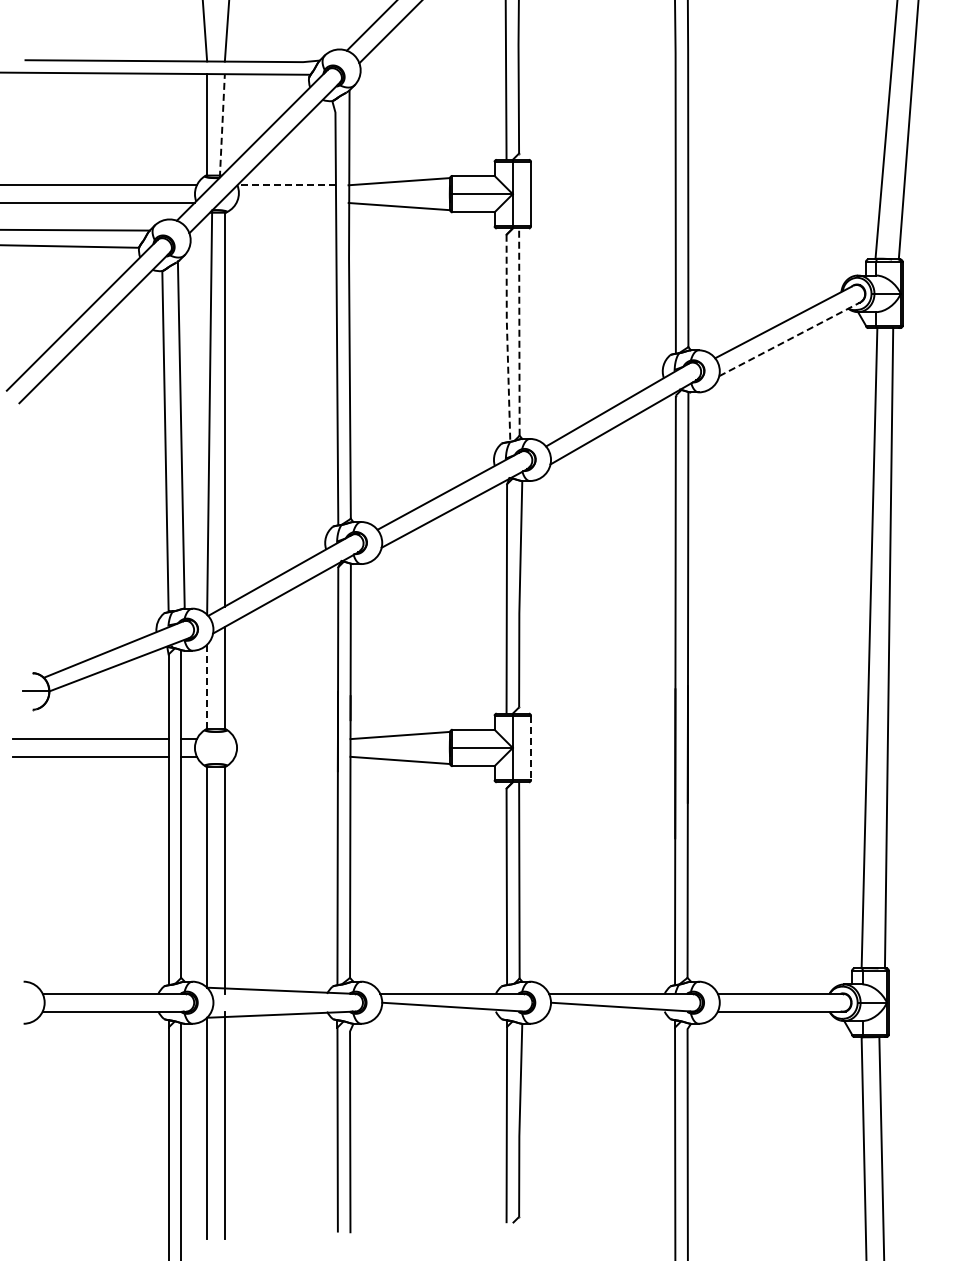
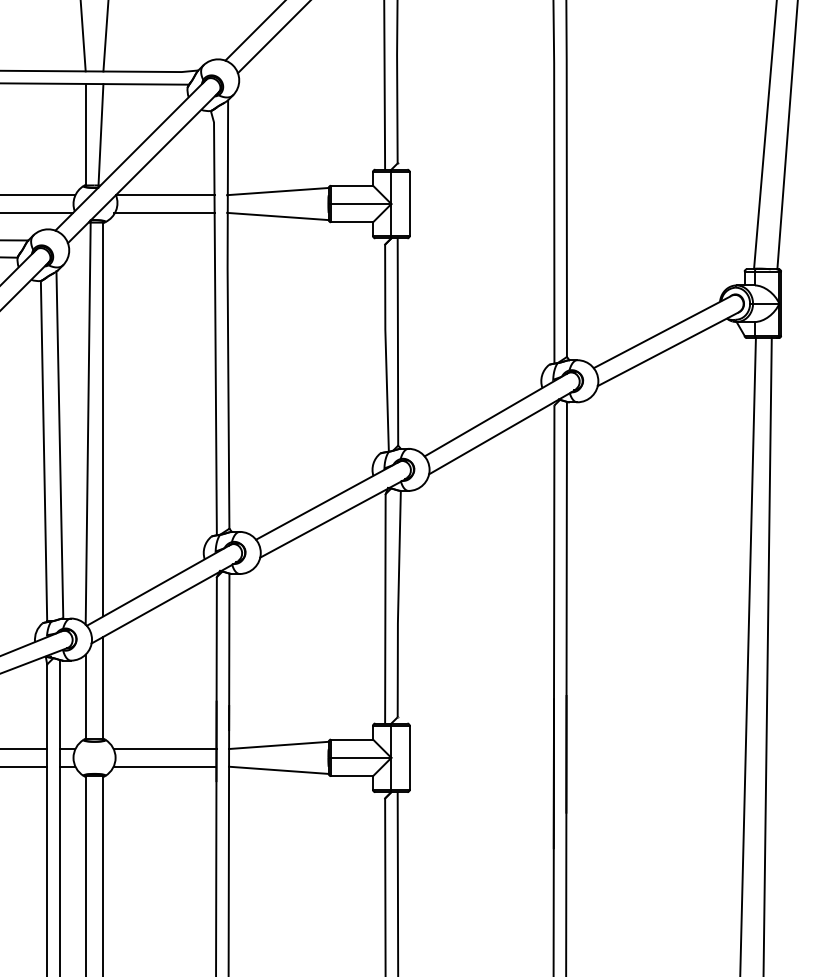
line: (222, 125) -> (101, 135), dashed -> solid
line: (286, 185) -> (165, 195), dashed -> solid
line: (285, 203) -> (164, 213), added
line: (519, 332) -> (398, 342), dashed -> solid
line: (507, 337) -> (386, 347), dashed -> solid
line: (789, 339) -> (668, 349), dashed -> solid
line: (207, 687) -> (86, 697), dashed -> solid
line: (286, 739) -> (165, 749), added
line: (531, 748) -> (410, 758), dashed -> solid
line: (286, 756) -> (165, 766), added

